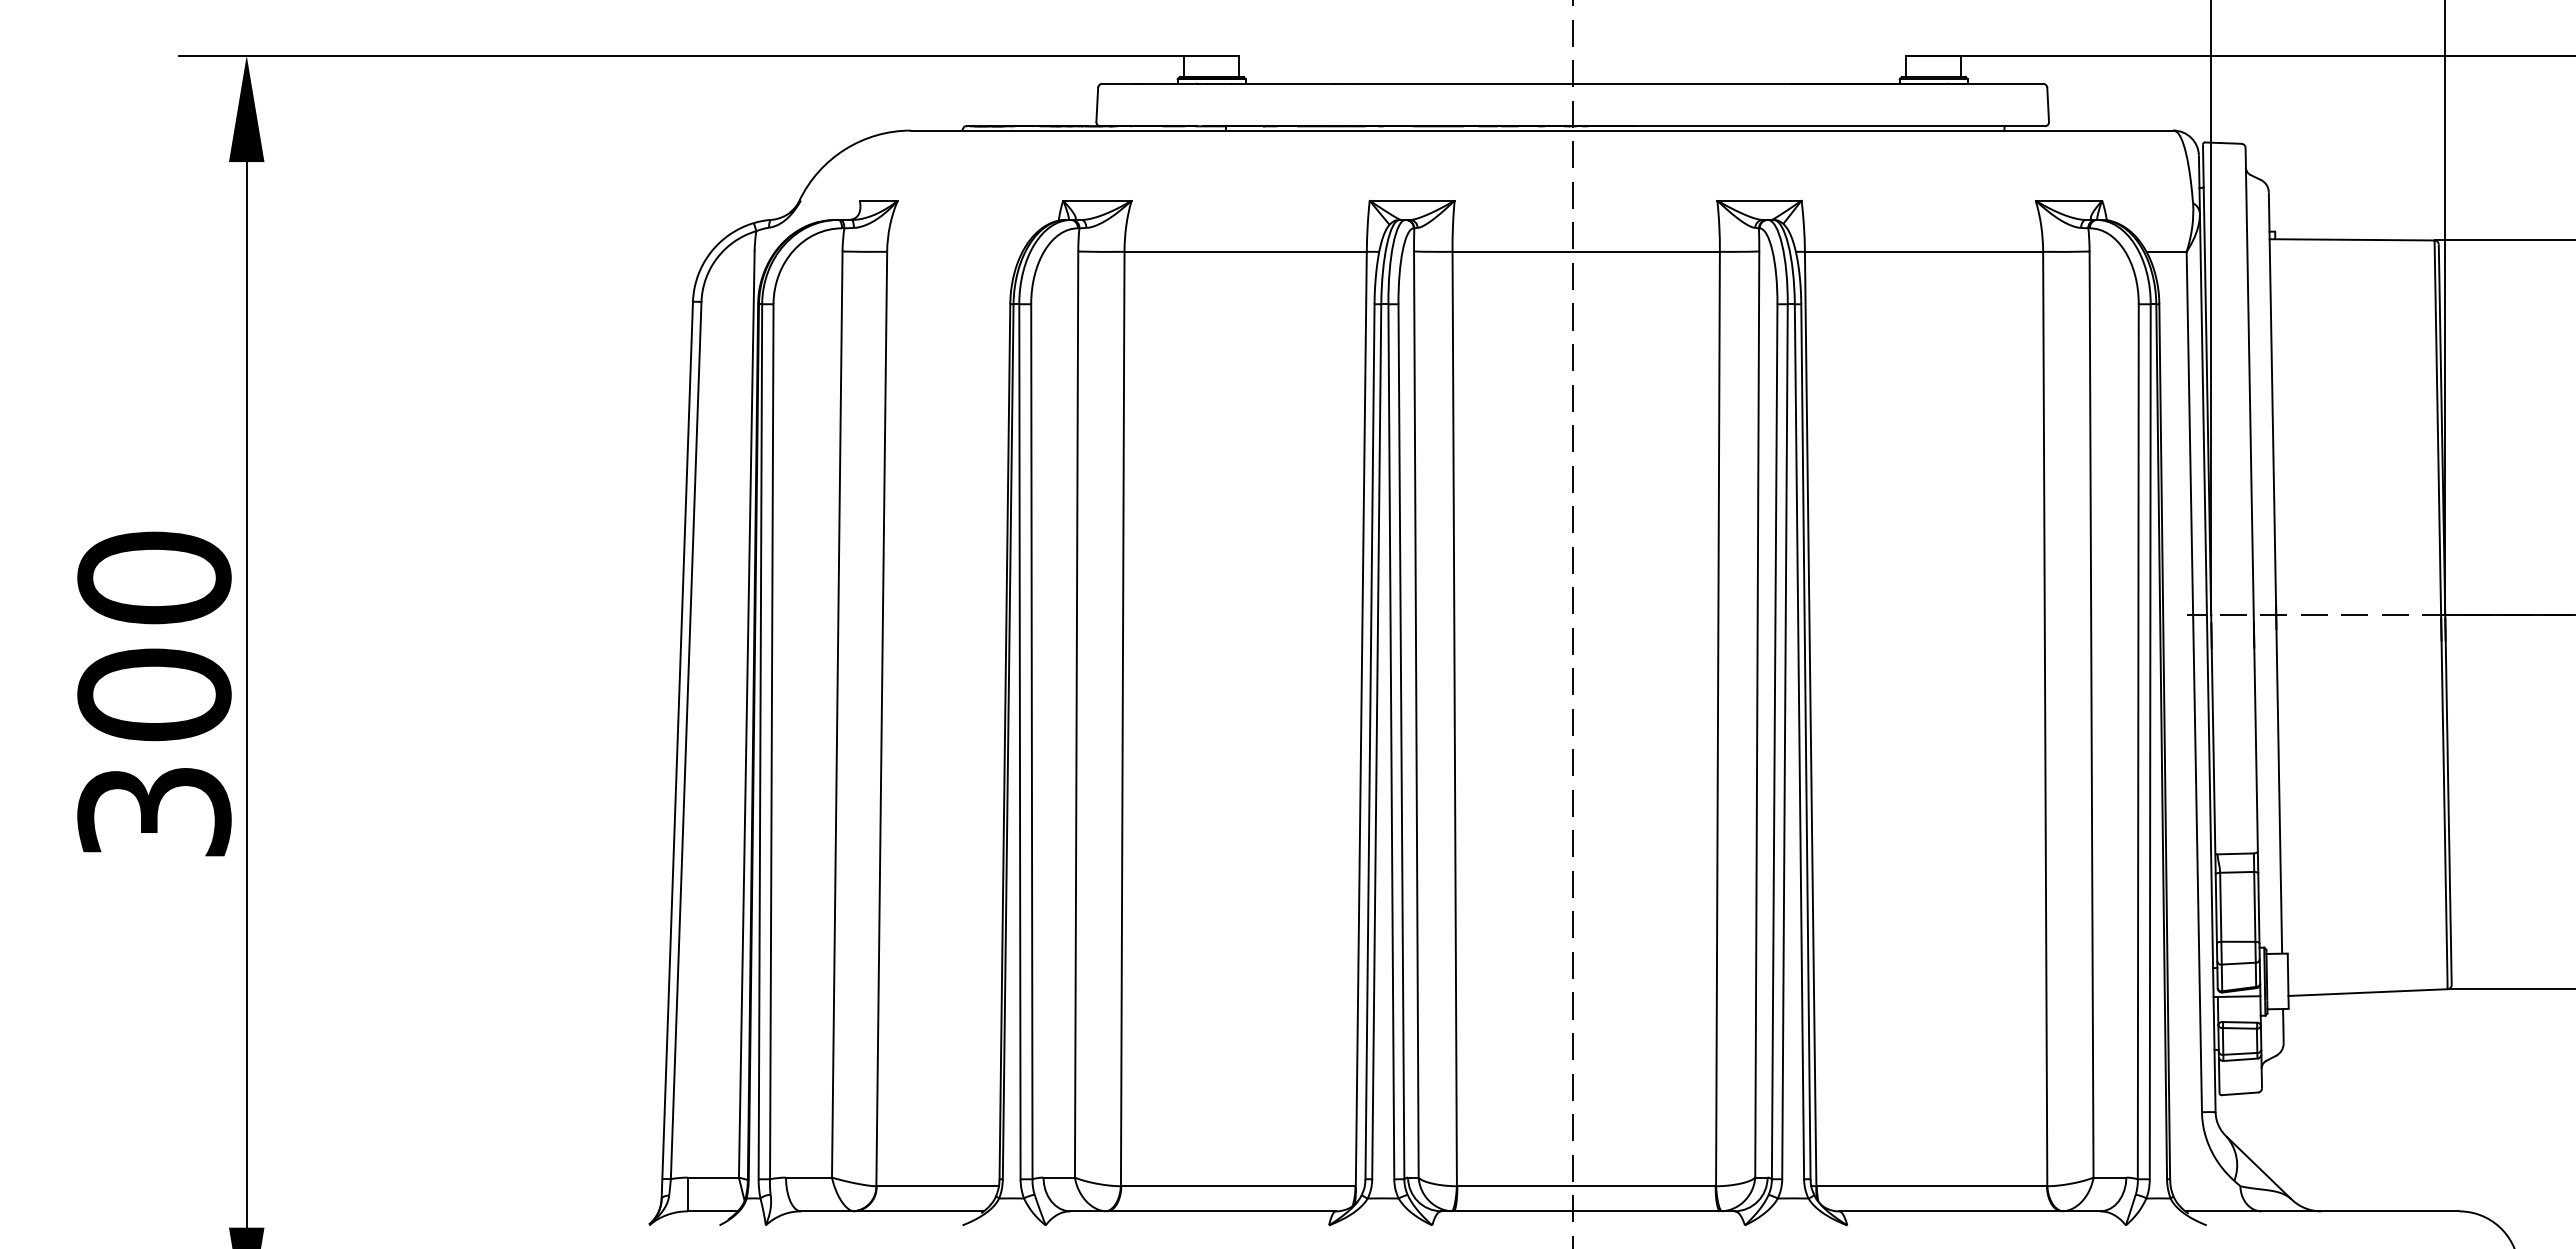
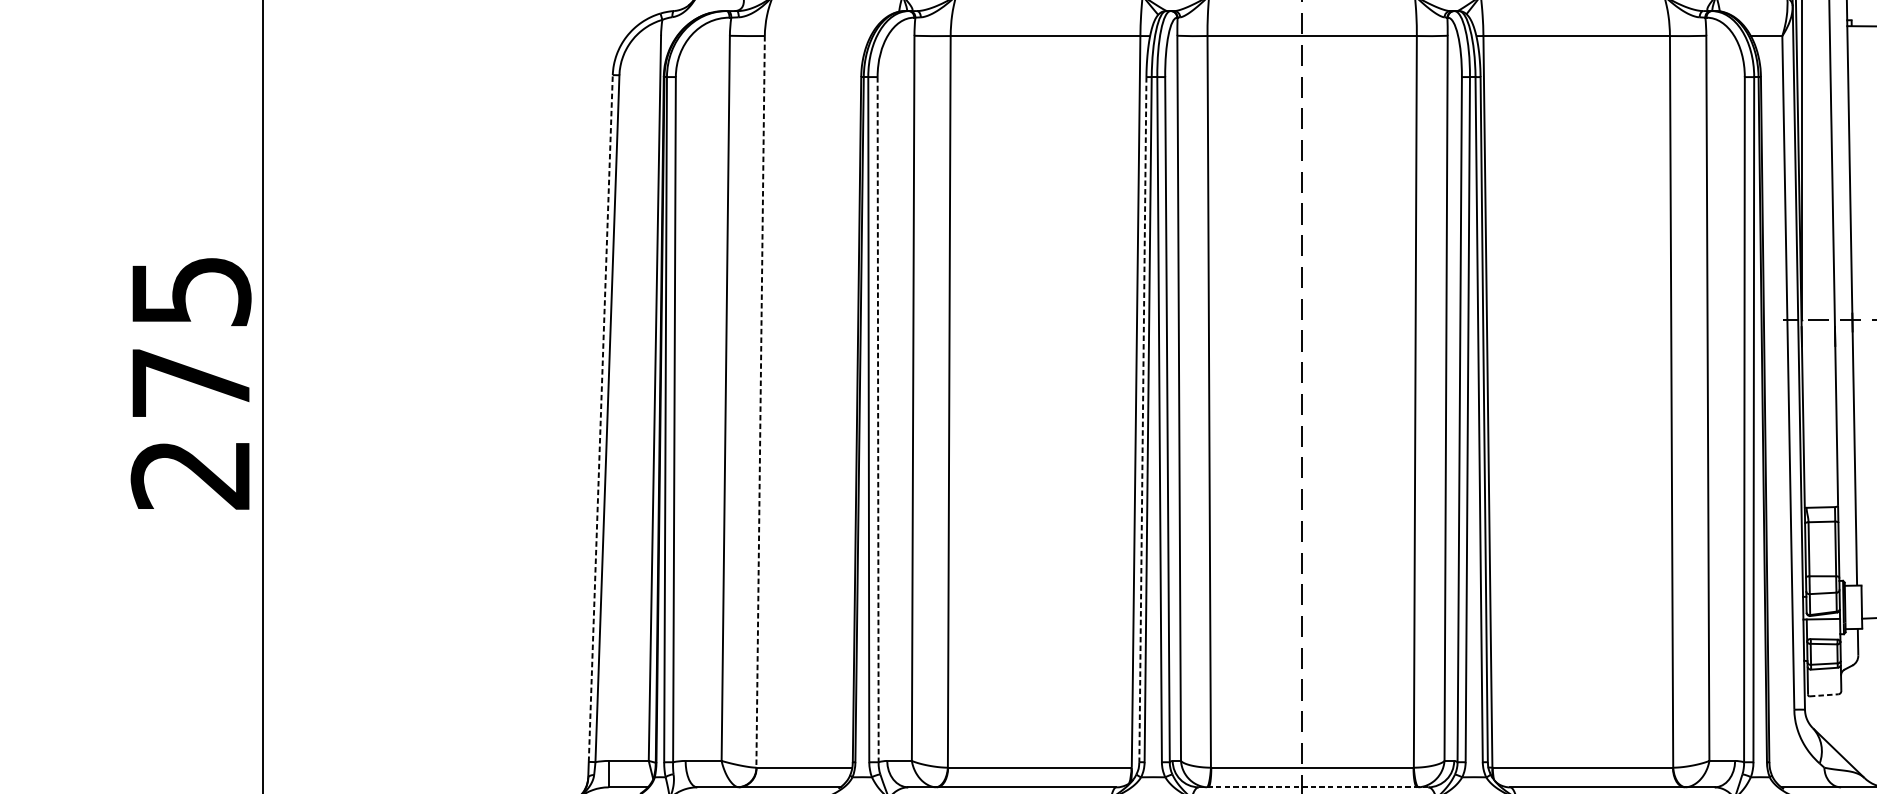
text: (154, 693) -> (191, 381), 300 -> 275
line: (881, 717) -> (760, 400), solid -> dashed
line: (677, 740) -> (600, 418), solid -> dashed
line: (1031, 741) -> (877, 419), solid -> dashed
line: (1370, 741) -> (1143, 419), solid -> dashed
line: (2240, 1093) -> (1824, 695), solid -> dashed
line: (1587, 1211) -> (1313, 787), solid -> dashed

